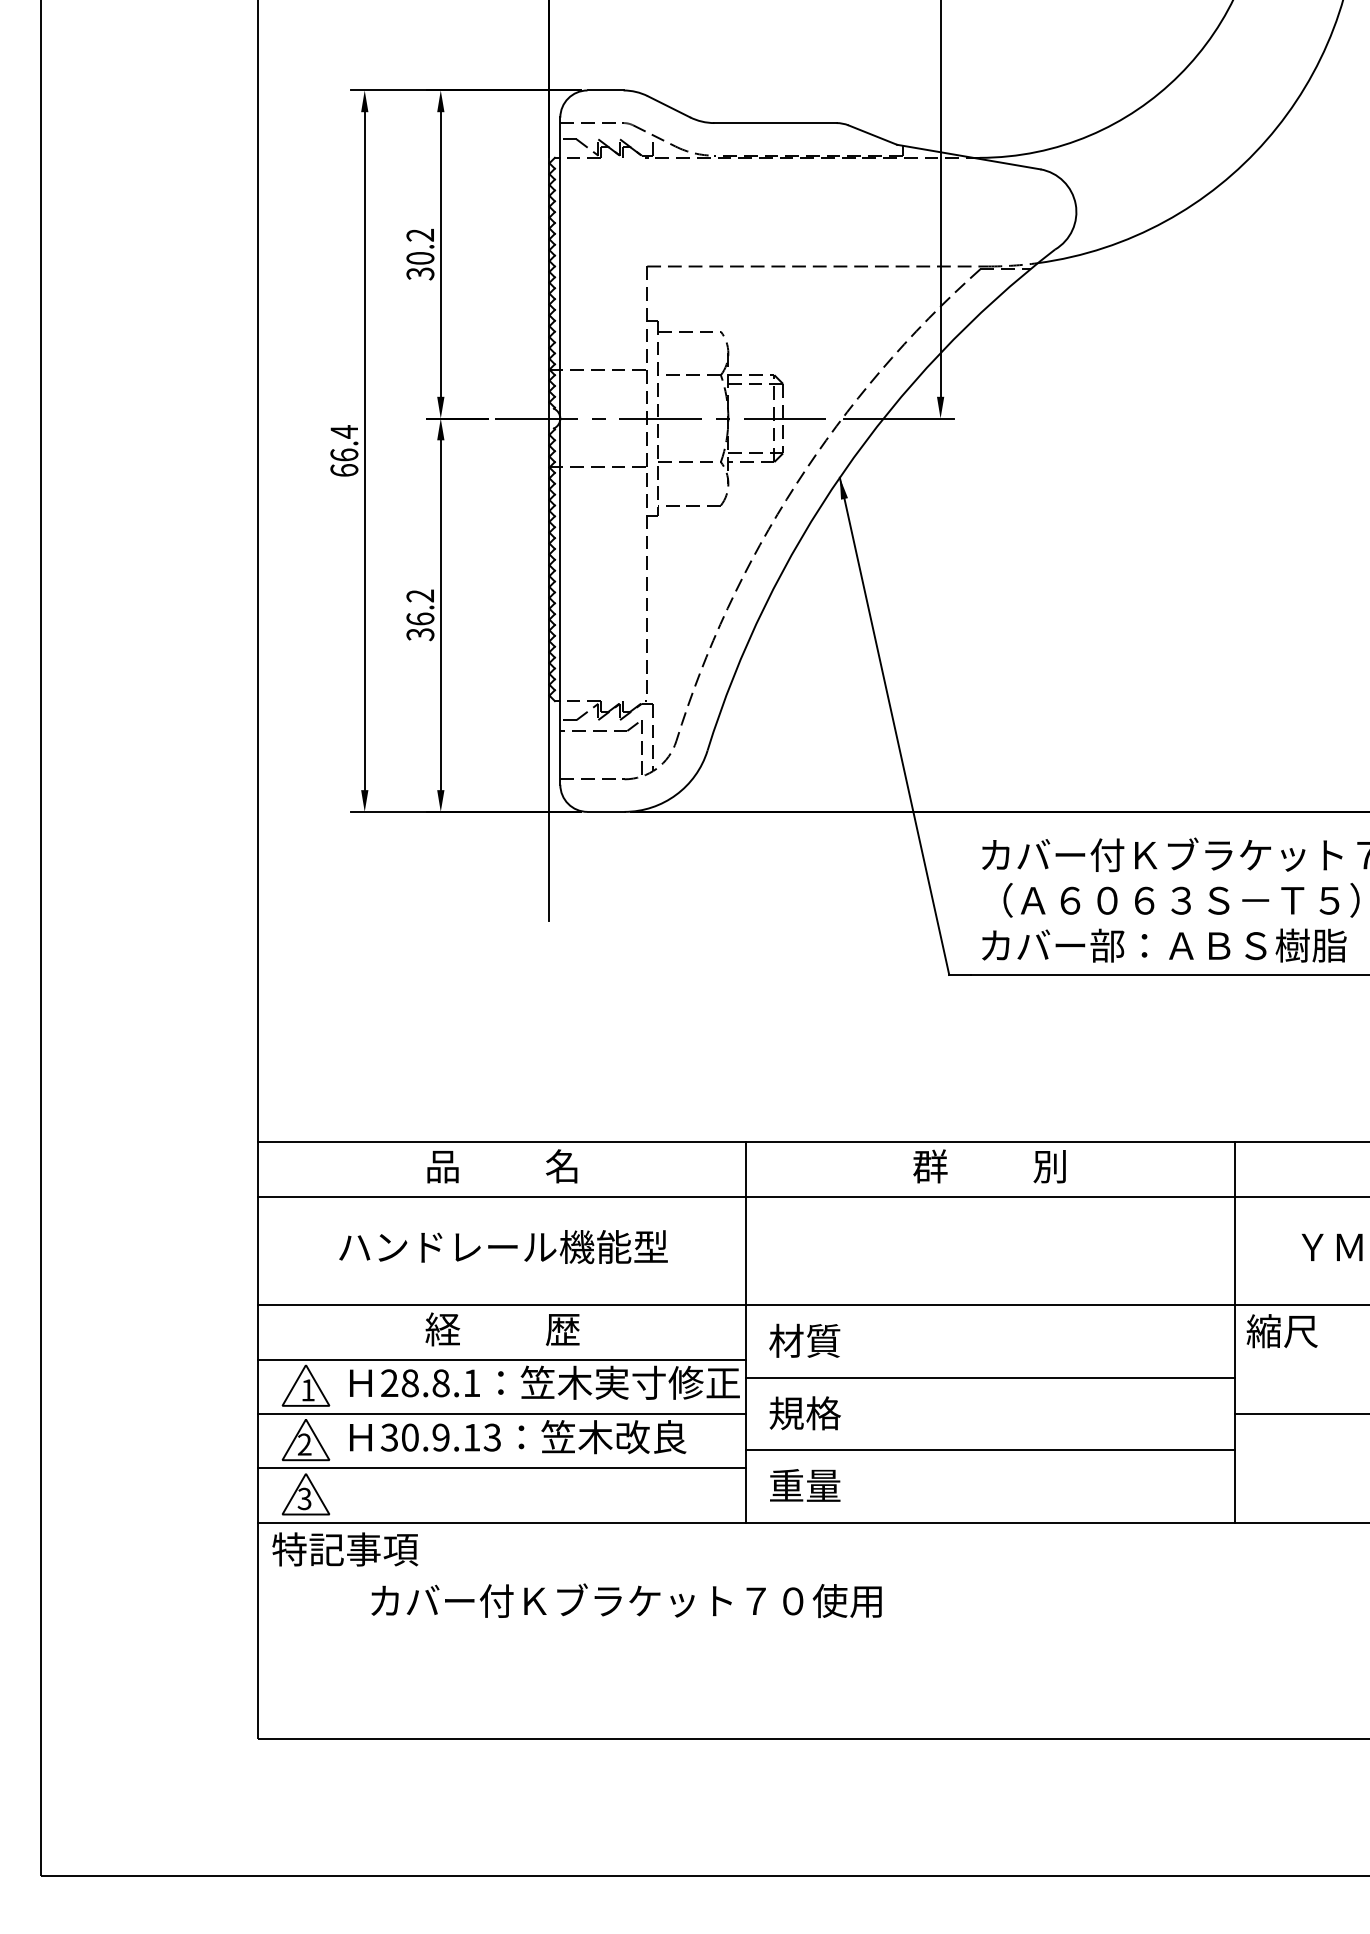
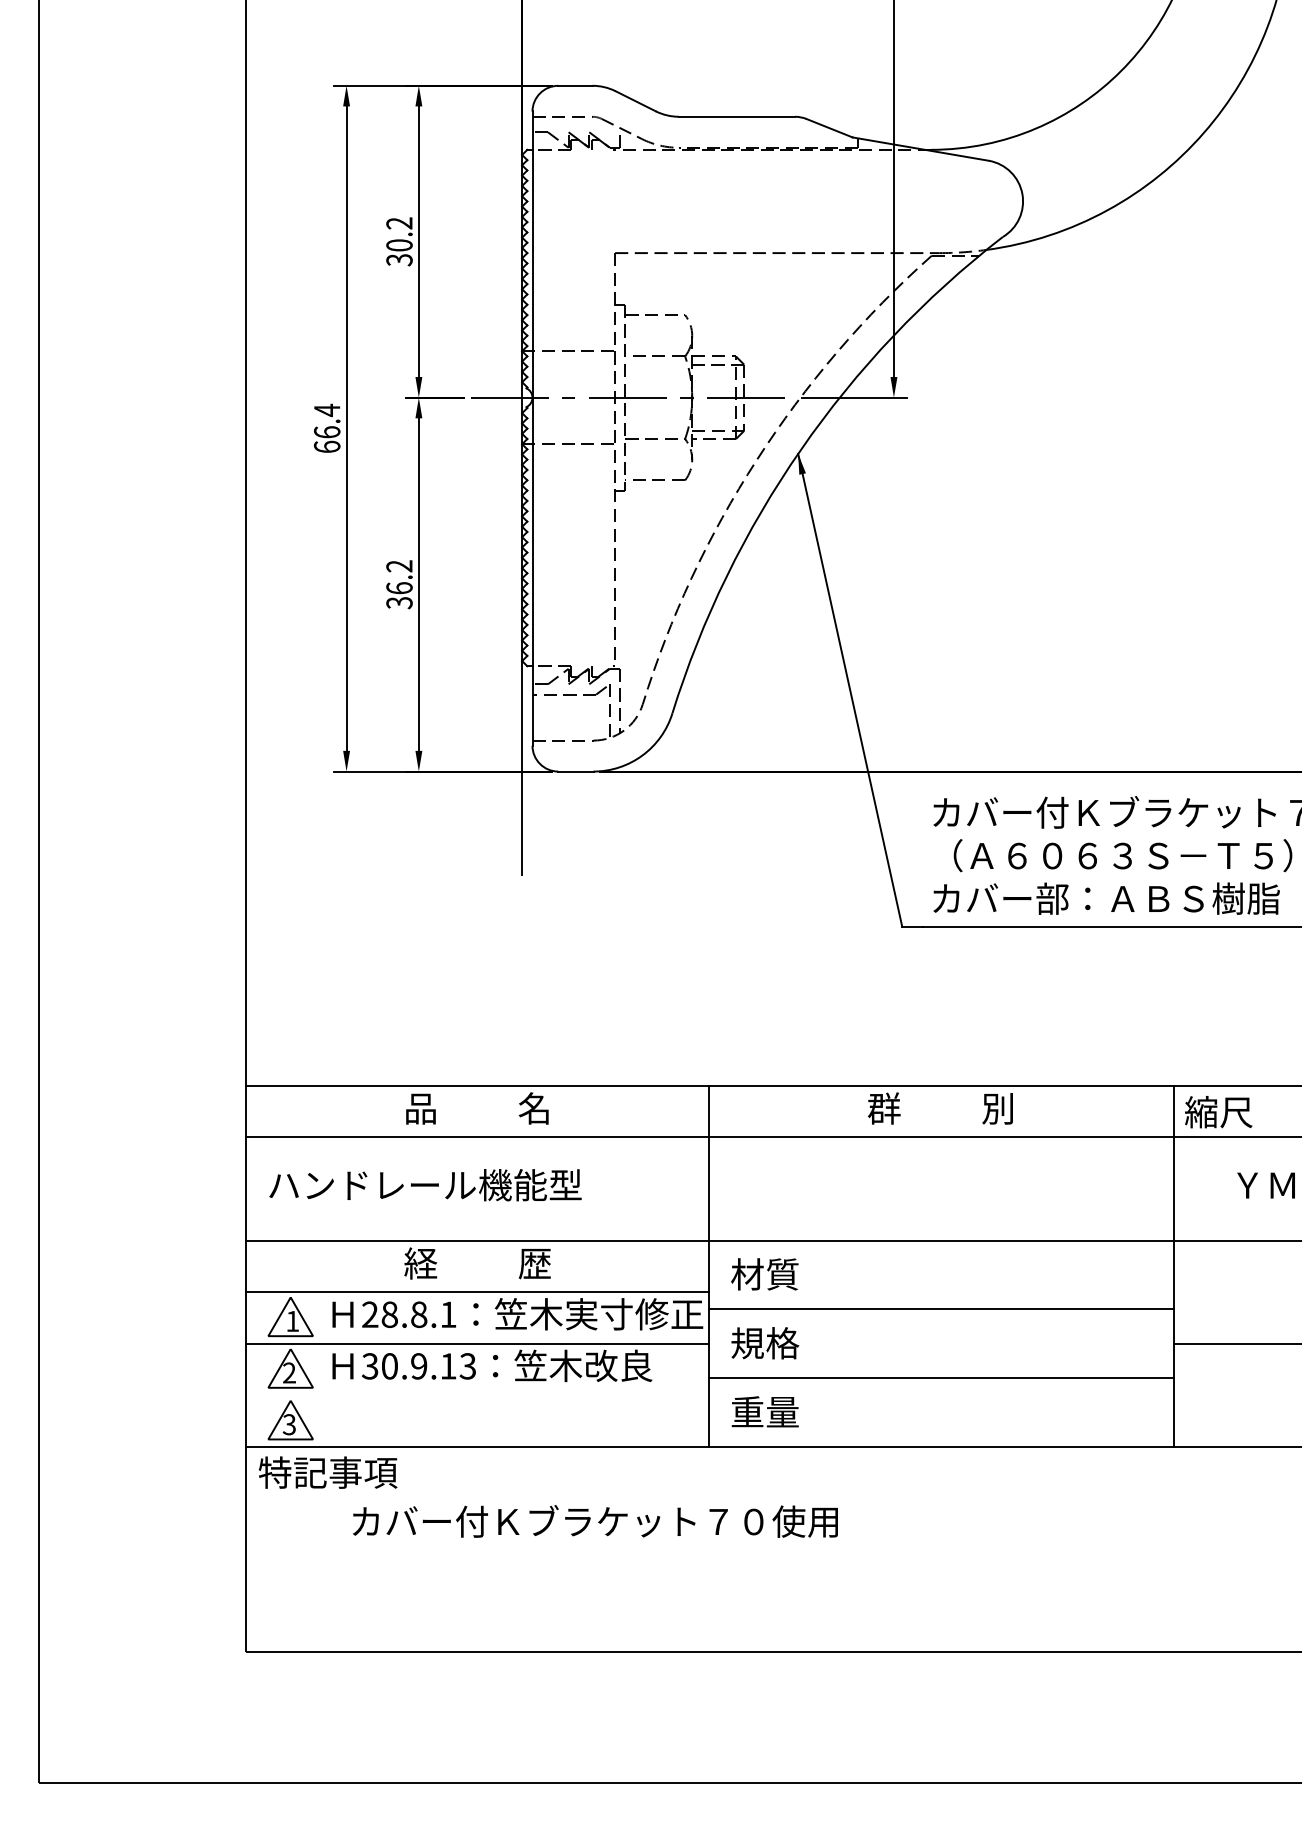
text: (503, 1247) -> (425, 1185), moved
text: (1282, 1331) -> (1218, 1112), moved
line: (502, 1468) -> (477, 1395), removed

